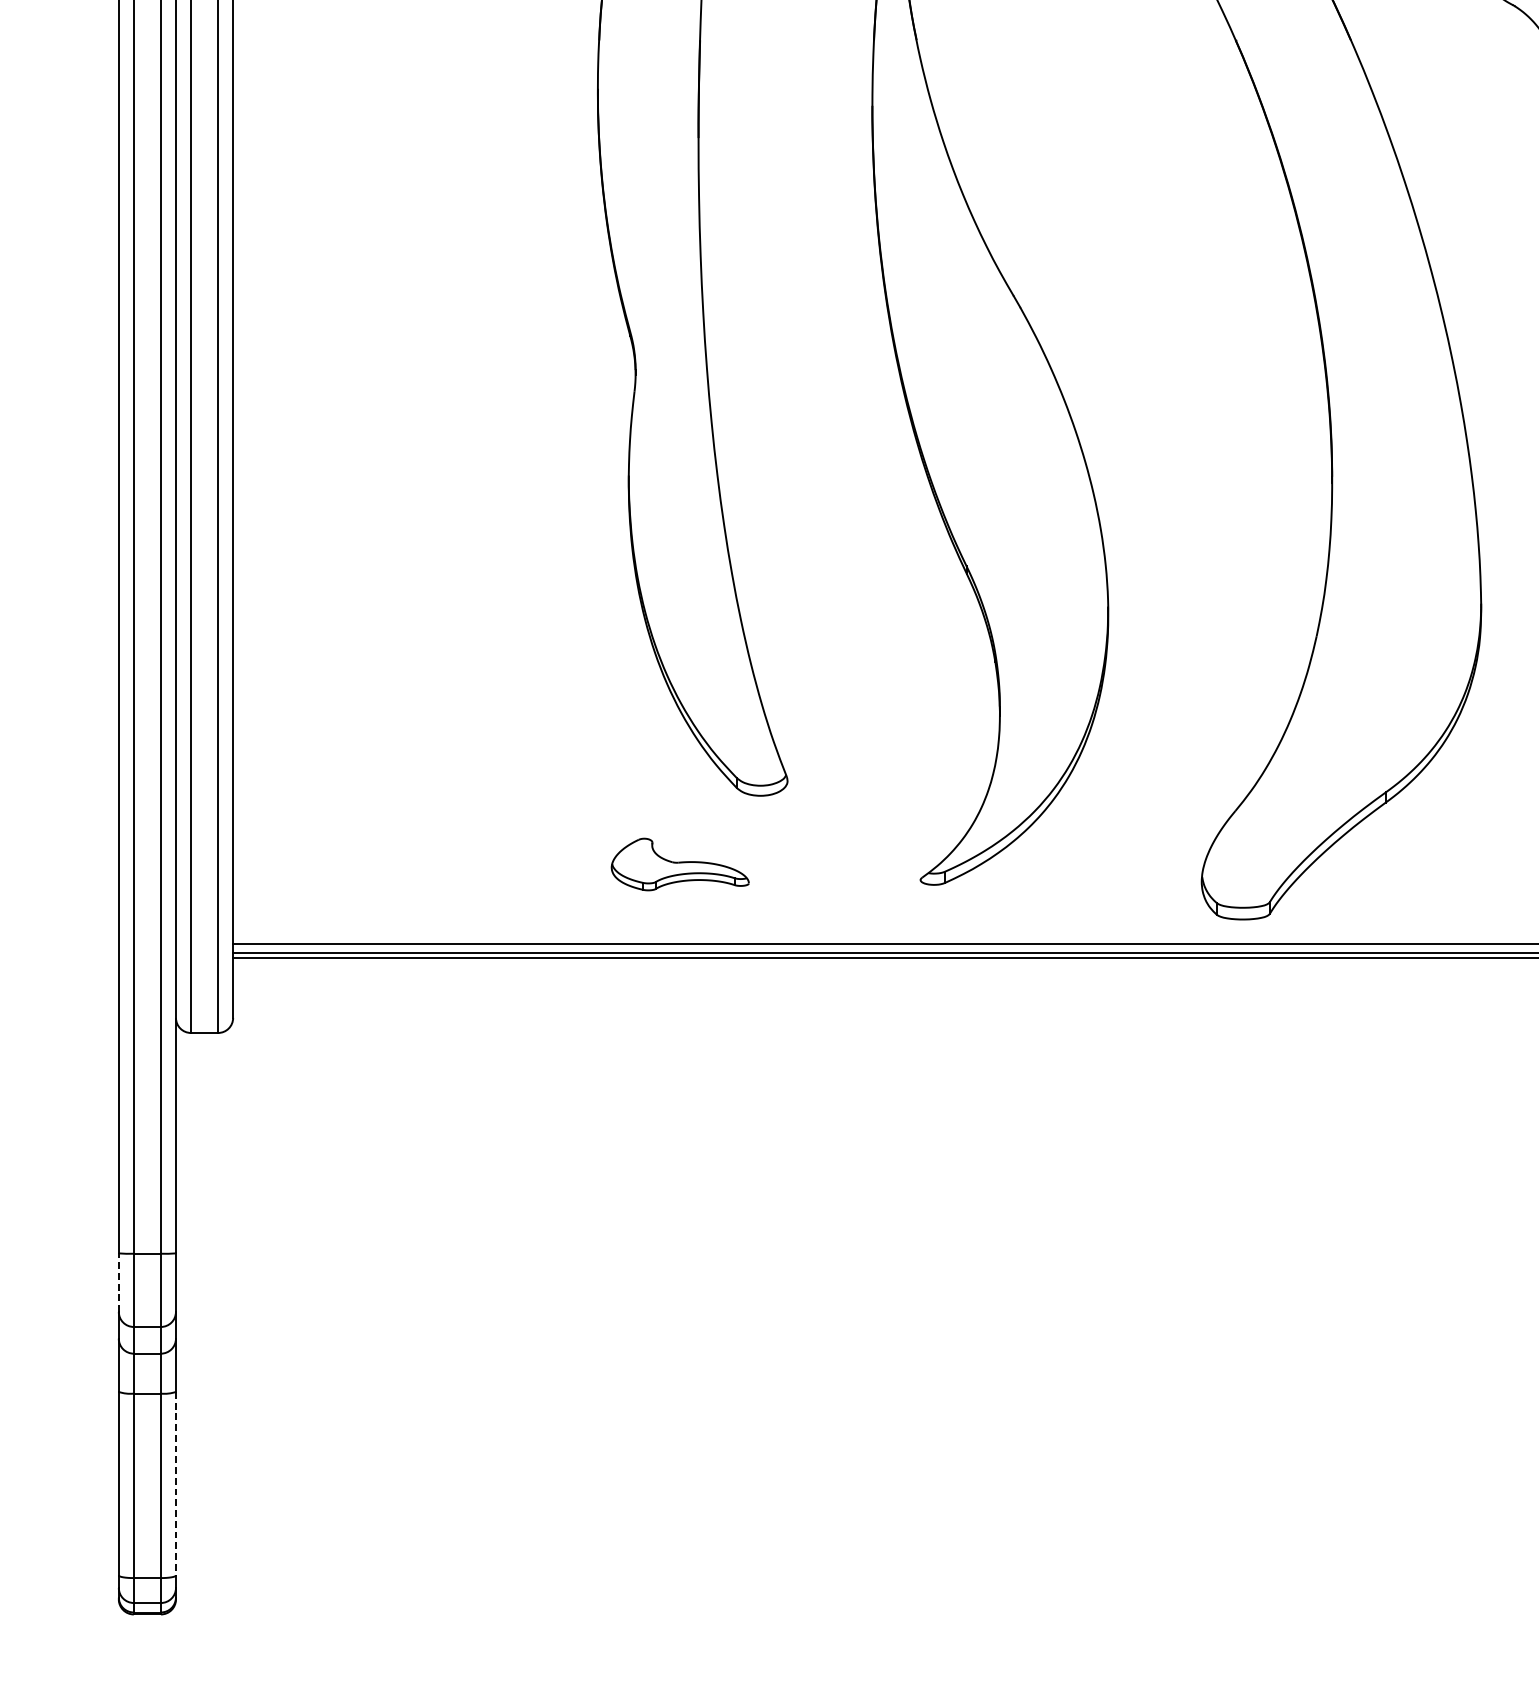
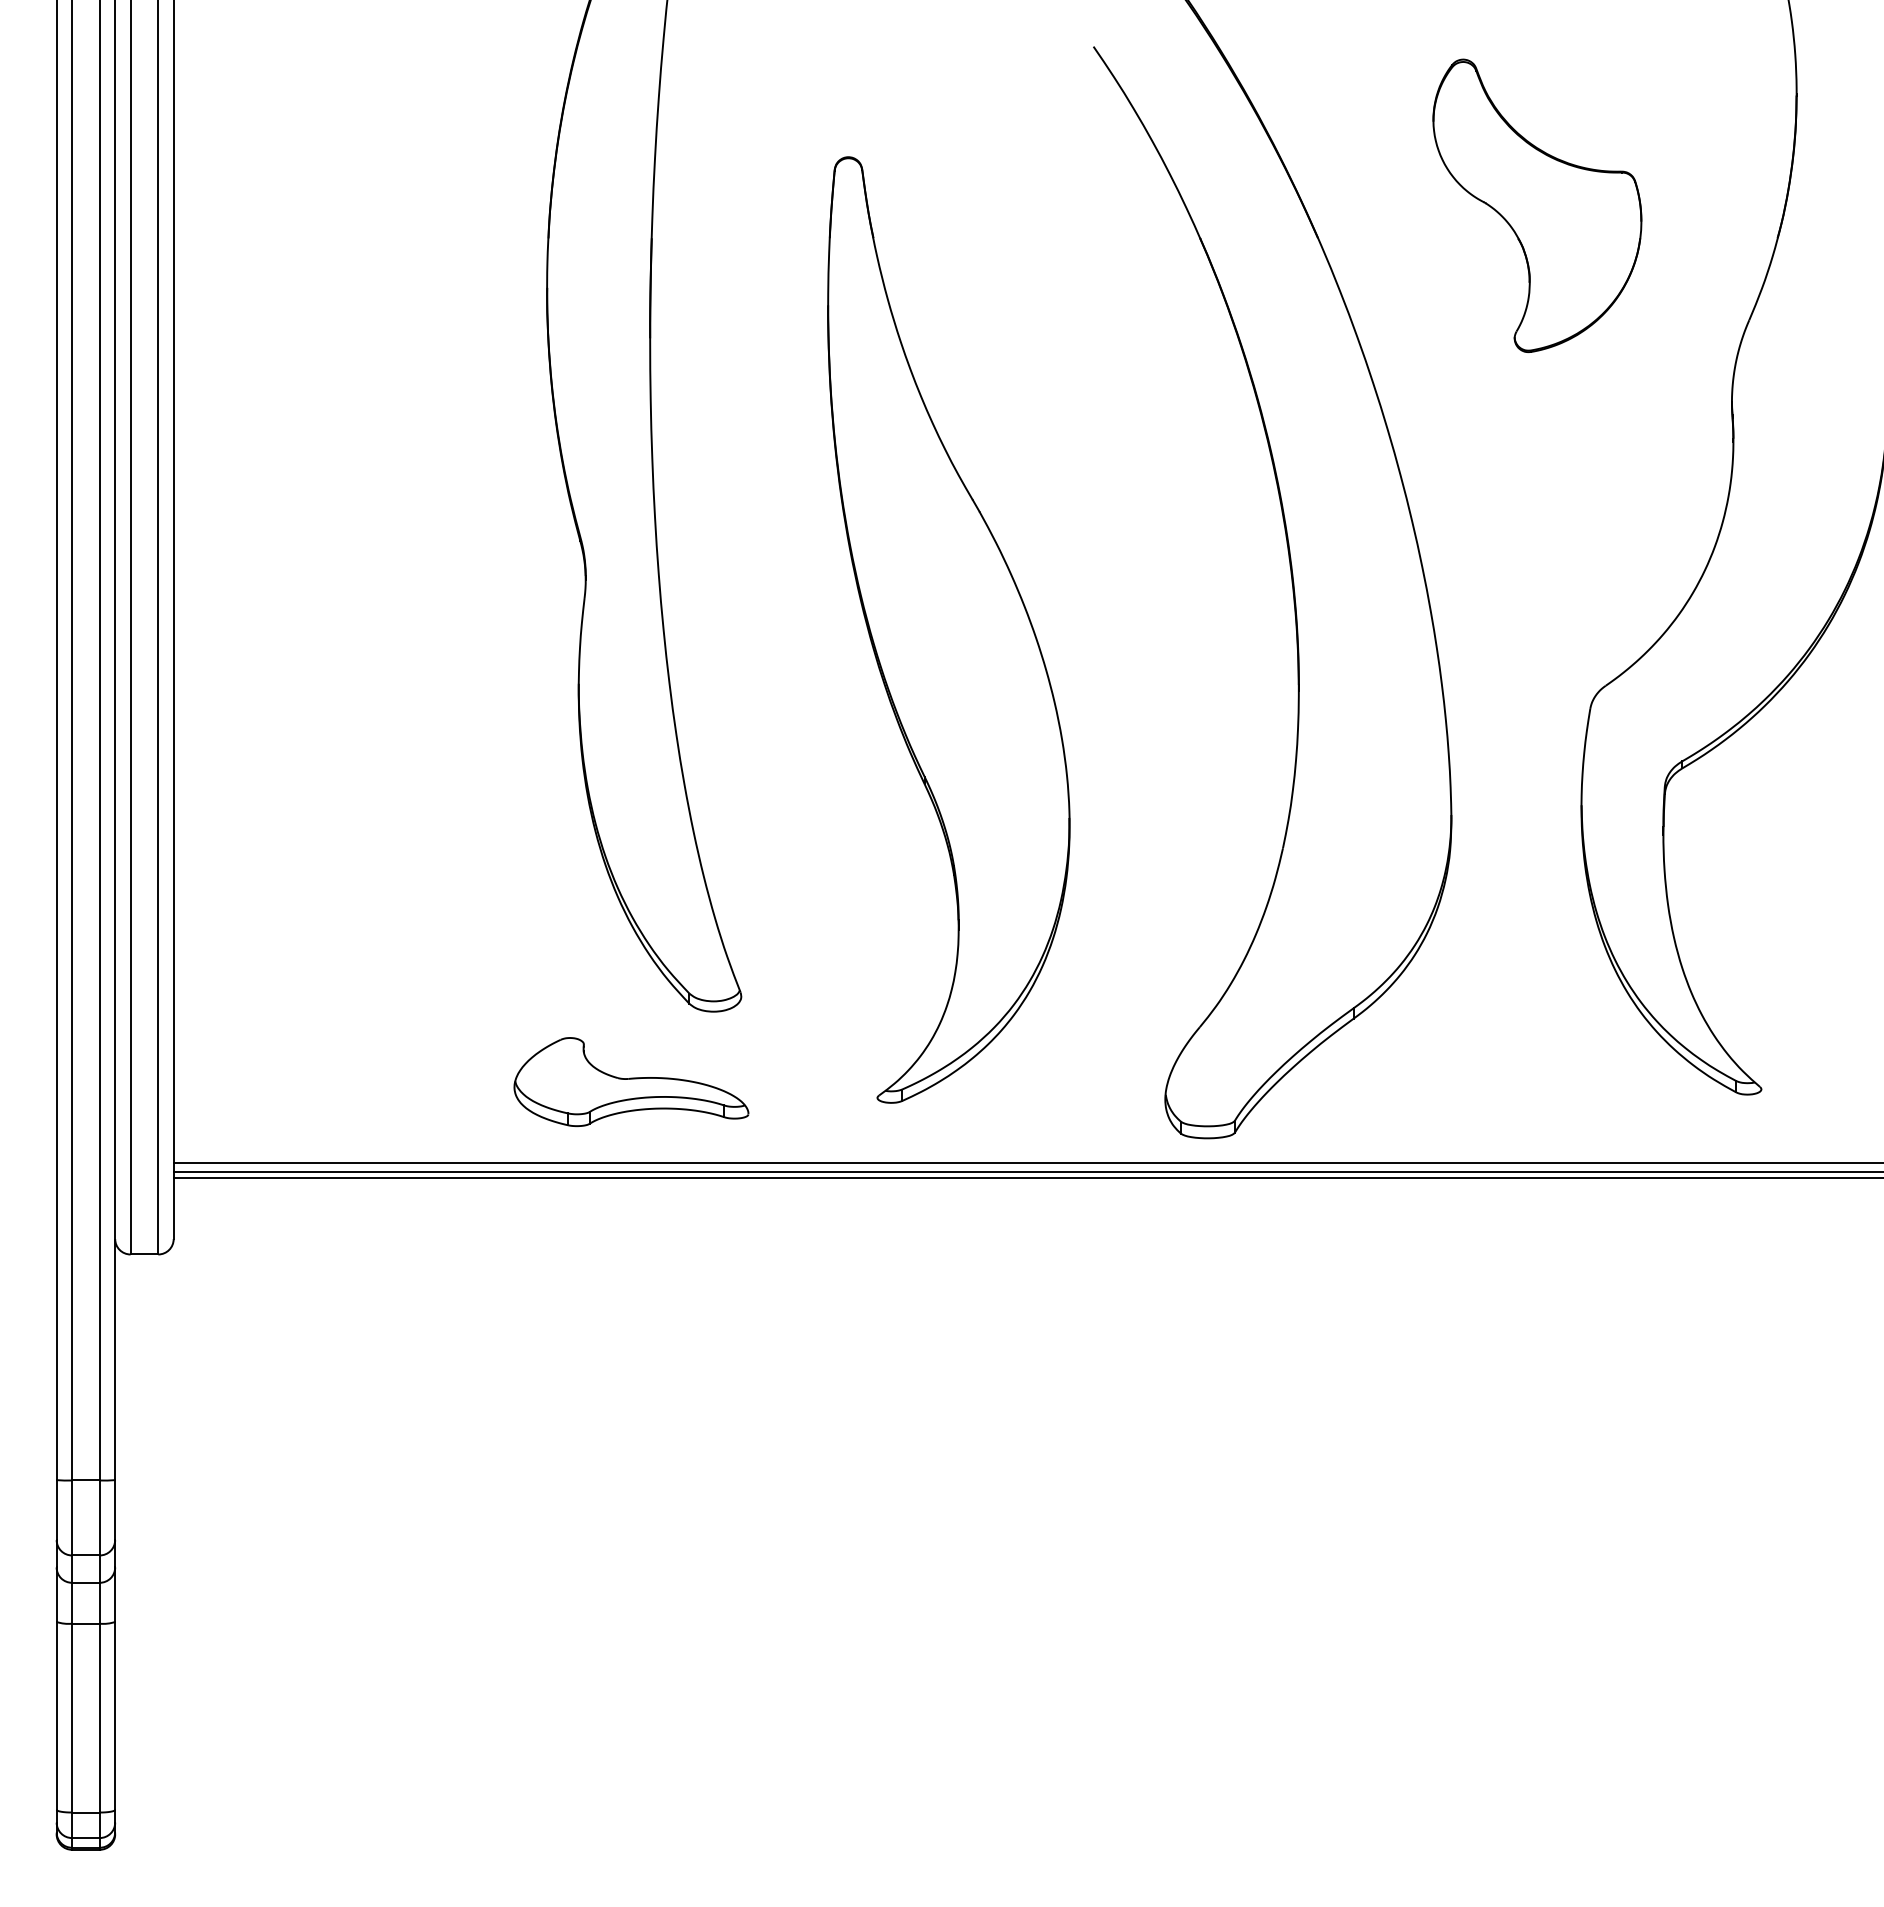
part: (680, 864) -> (631, 1081), size x1.67
line: (118, 1282) -> (56, 1509), dashed -> solid
line: (176, 1483) -> (115, 1715), dashed -> solid

